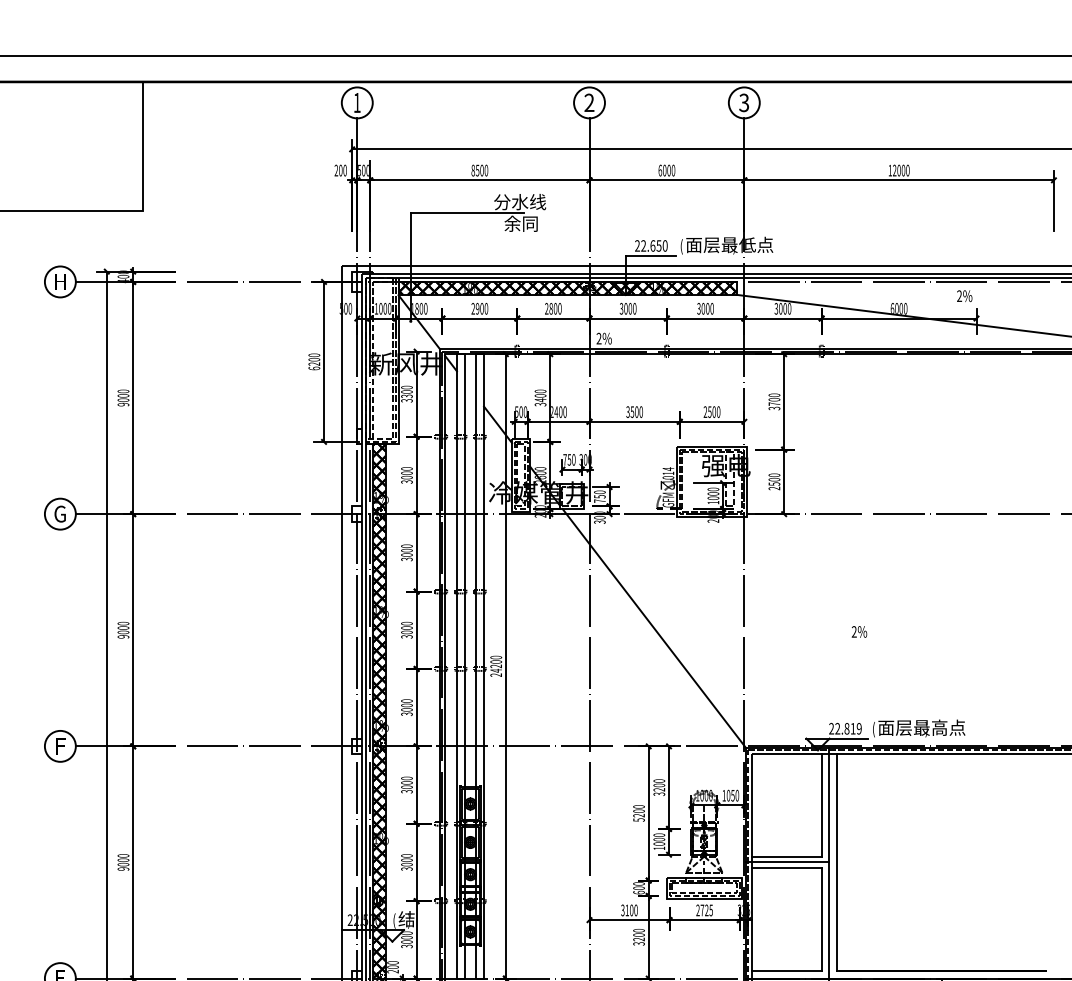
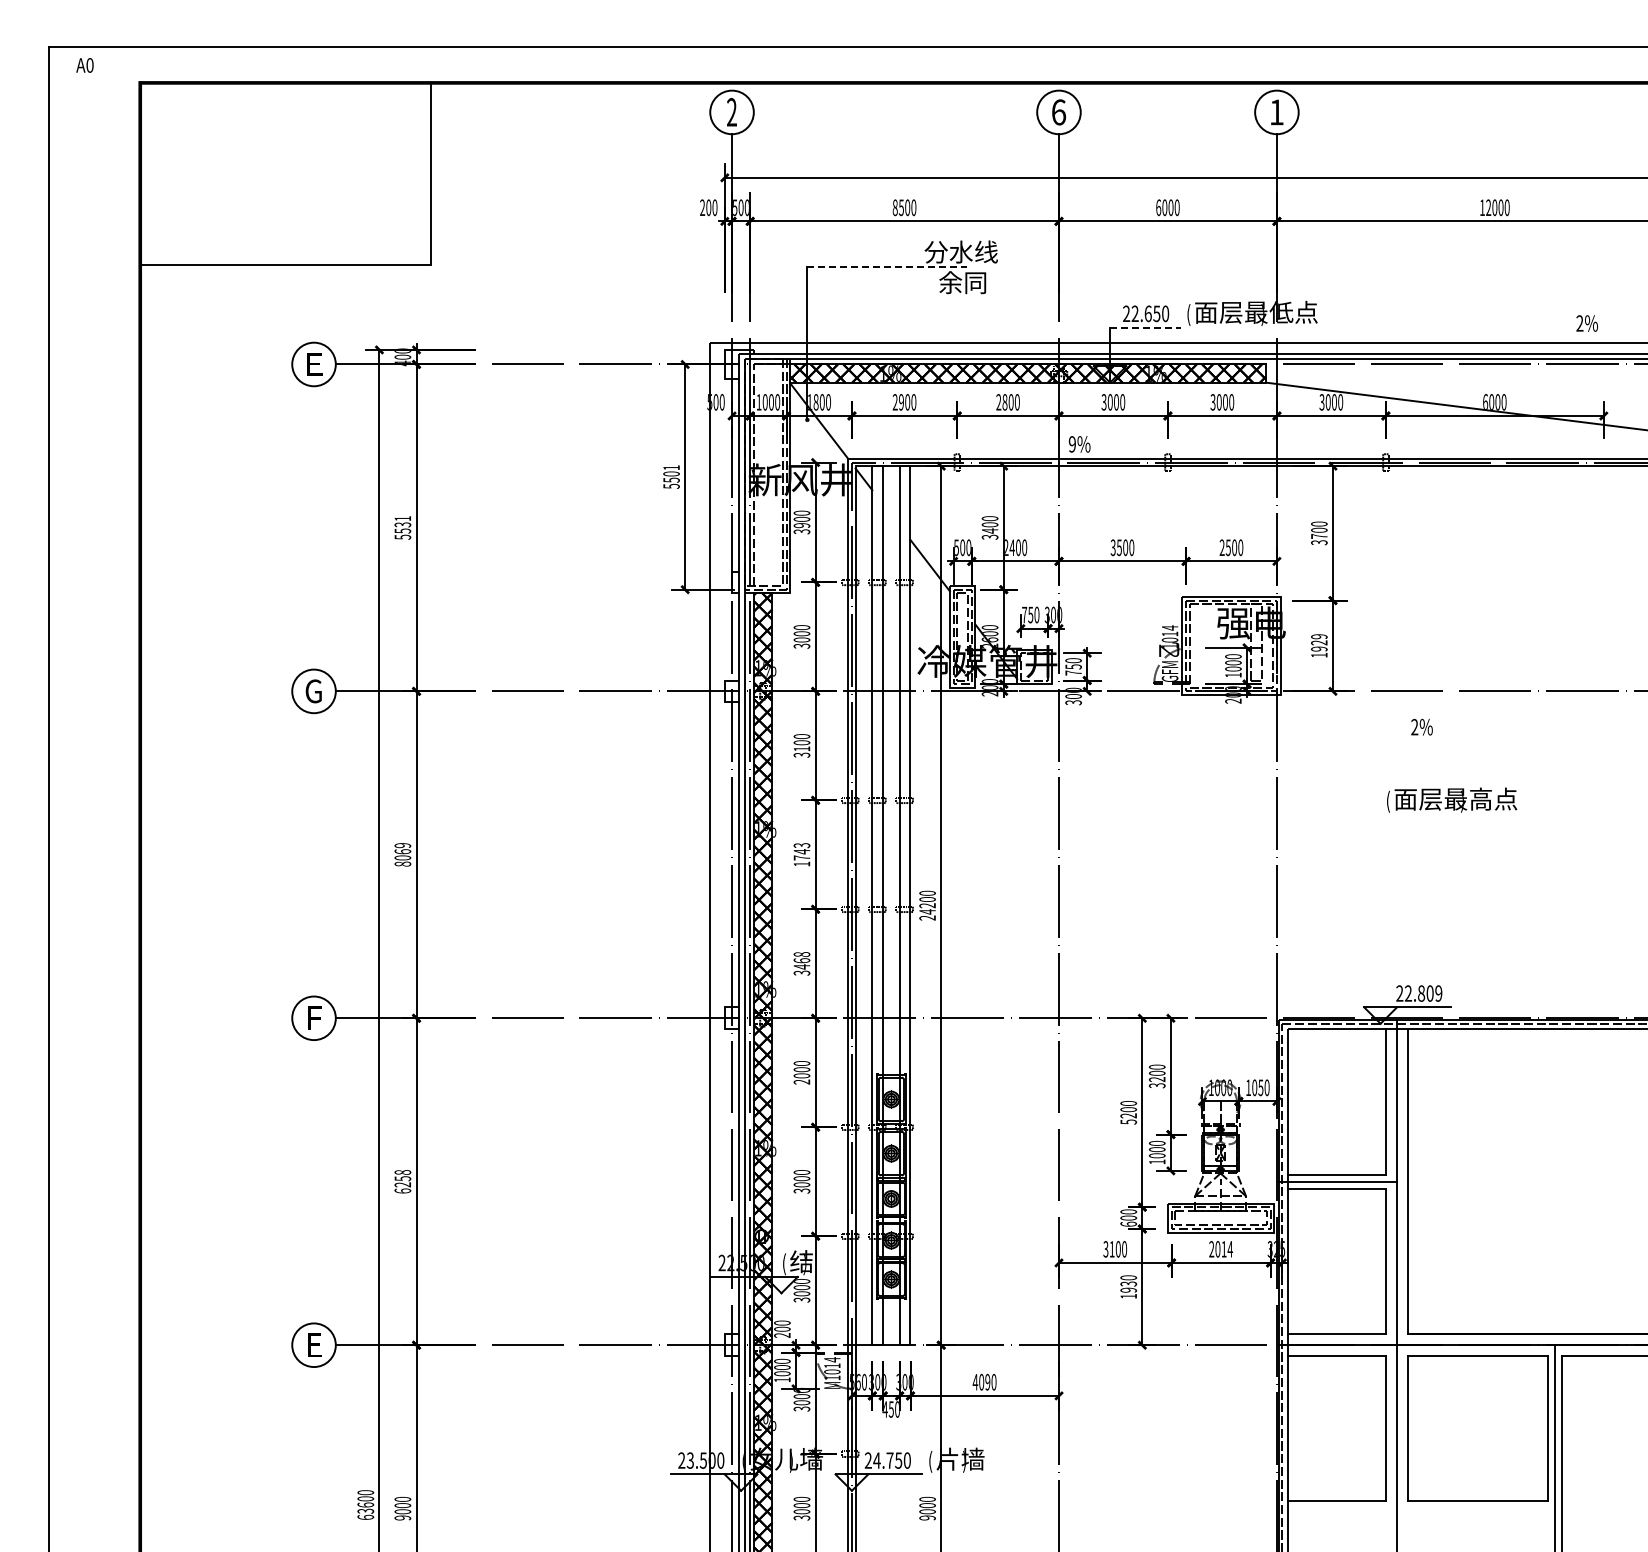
text: (356, 102) -> (731, 112), 1 -> 2
text: (589, 102) -> (1058, 112), 2 -> 6
text: (744, 102) -> (1276, 112), 3 -> 1
line: (467, 213) -> (887, 267), solid -> dashed
line: (650, 255) -> (1145, 327), solid -> dashed
text: (60, 281) -> (314, 364), H -> E
text: (964, 296) -> (1586, 323), moved
text: (598, 338) -> (1071, 444), 2% -> 9%
text: (314, 361) -> (671, 476), 6200 -> 5501
text: (407, 396) -> (802, 525), 3300 -> 3900
text: (123, 397) -> (402, 527), 9000 -> 5531
text: (774, 481) -> (1319, 645), 2500 -> 1929
text: (406, 554) -> (801, 748), 3000 -> 3100
line: (654, 628) -> (1150, 852), removed
text: (123, 630) -> (402, 854), 9000 -> 8069
text: (406, 630) -> (801, 854), 3000 -> 1743
text: (859, 631) -> (1421, 726), moved
text: (406, 705) -> (801, 960), 3000 -> 3468
text: (852, 728) -> (1429, 993), 22.819 -> 22.809
text: (919, 728) -> (1452, 799), moved
text: (407, 791) -> (802, 1081), 3000 -> 2000
text: (123, 862) -> (402, 1181), 9000 -> 6258
text: (707, 910) -> (1224, 1249), 2725 -> 2014
text: (638, 938) -> (1128, 1289), 3200 -> 1930

